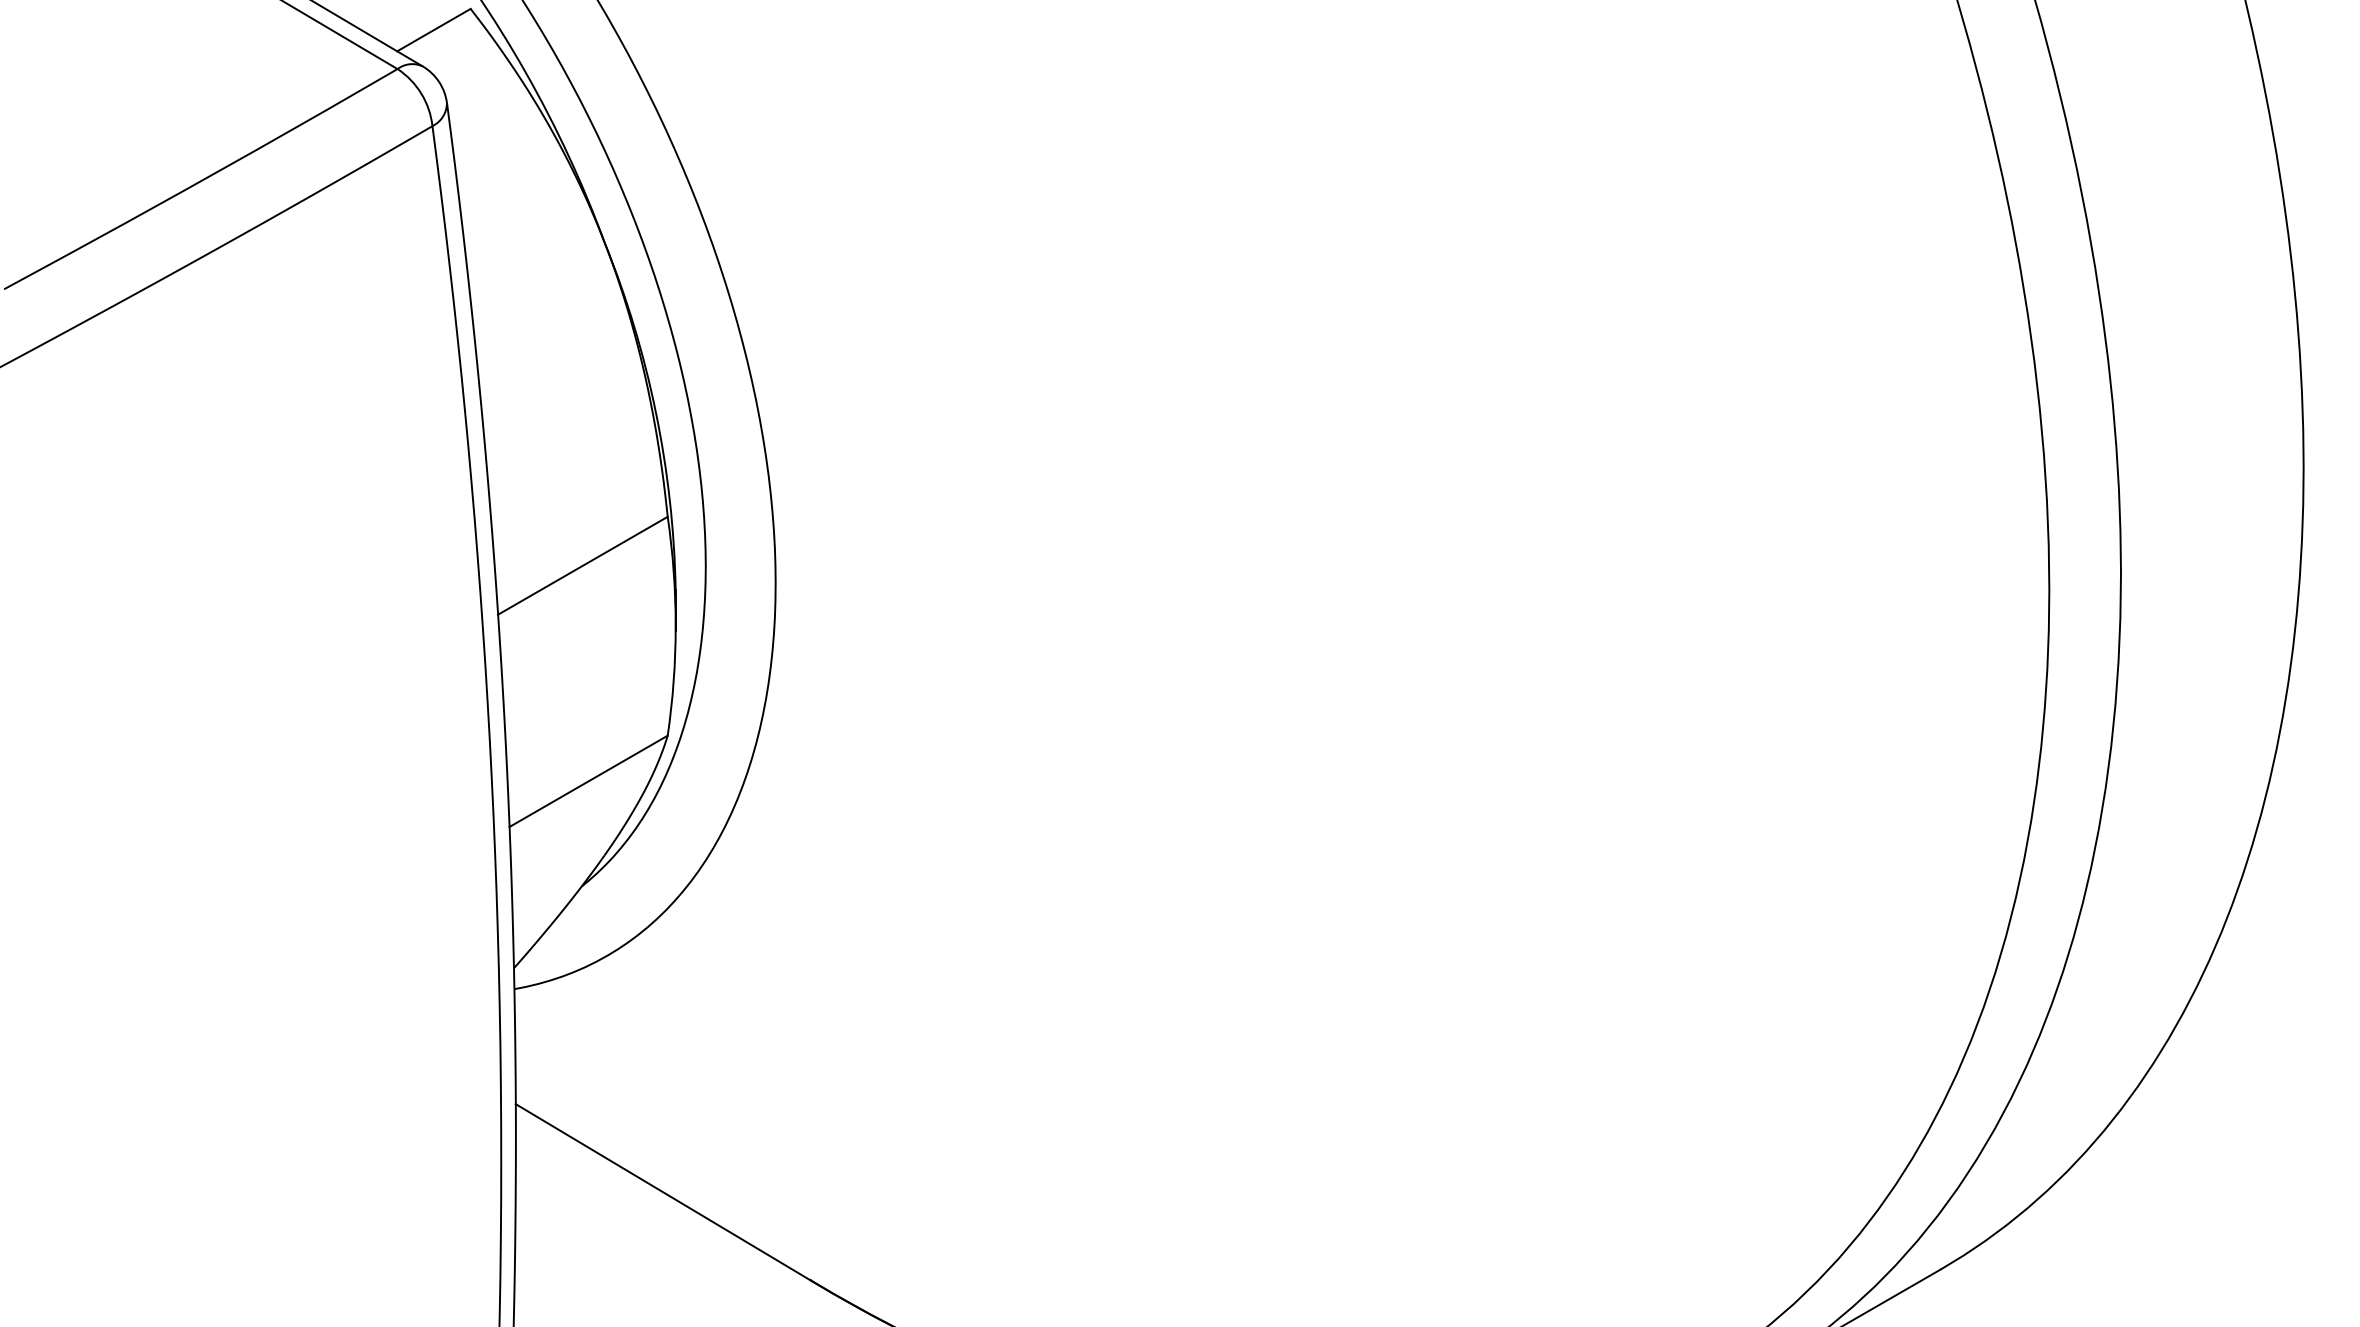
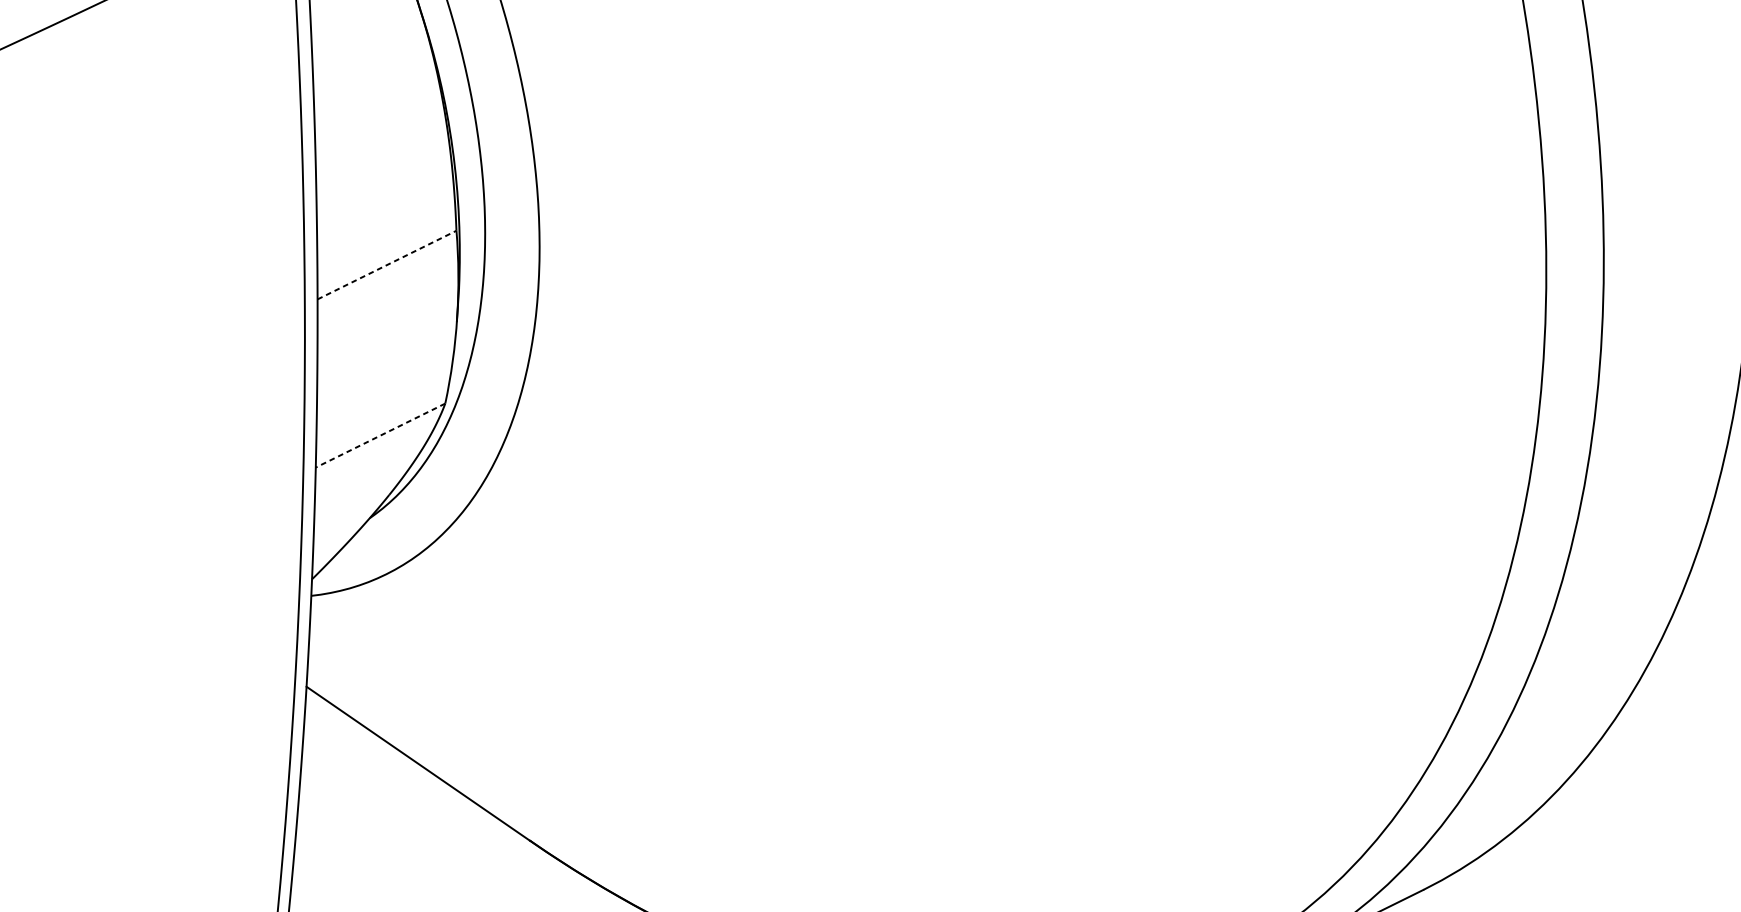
line: (582, 565) -> (386, 264), solid -> dashed
line: (588, 781) -> (380, 435), solid -> dashed

